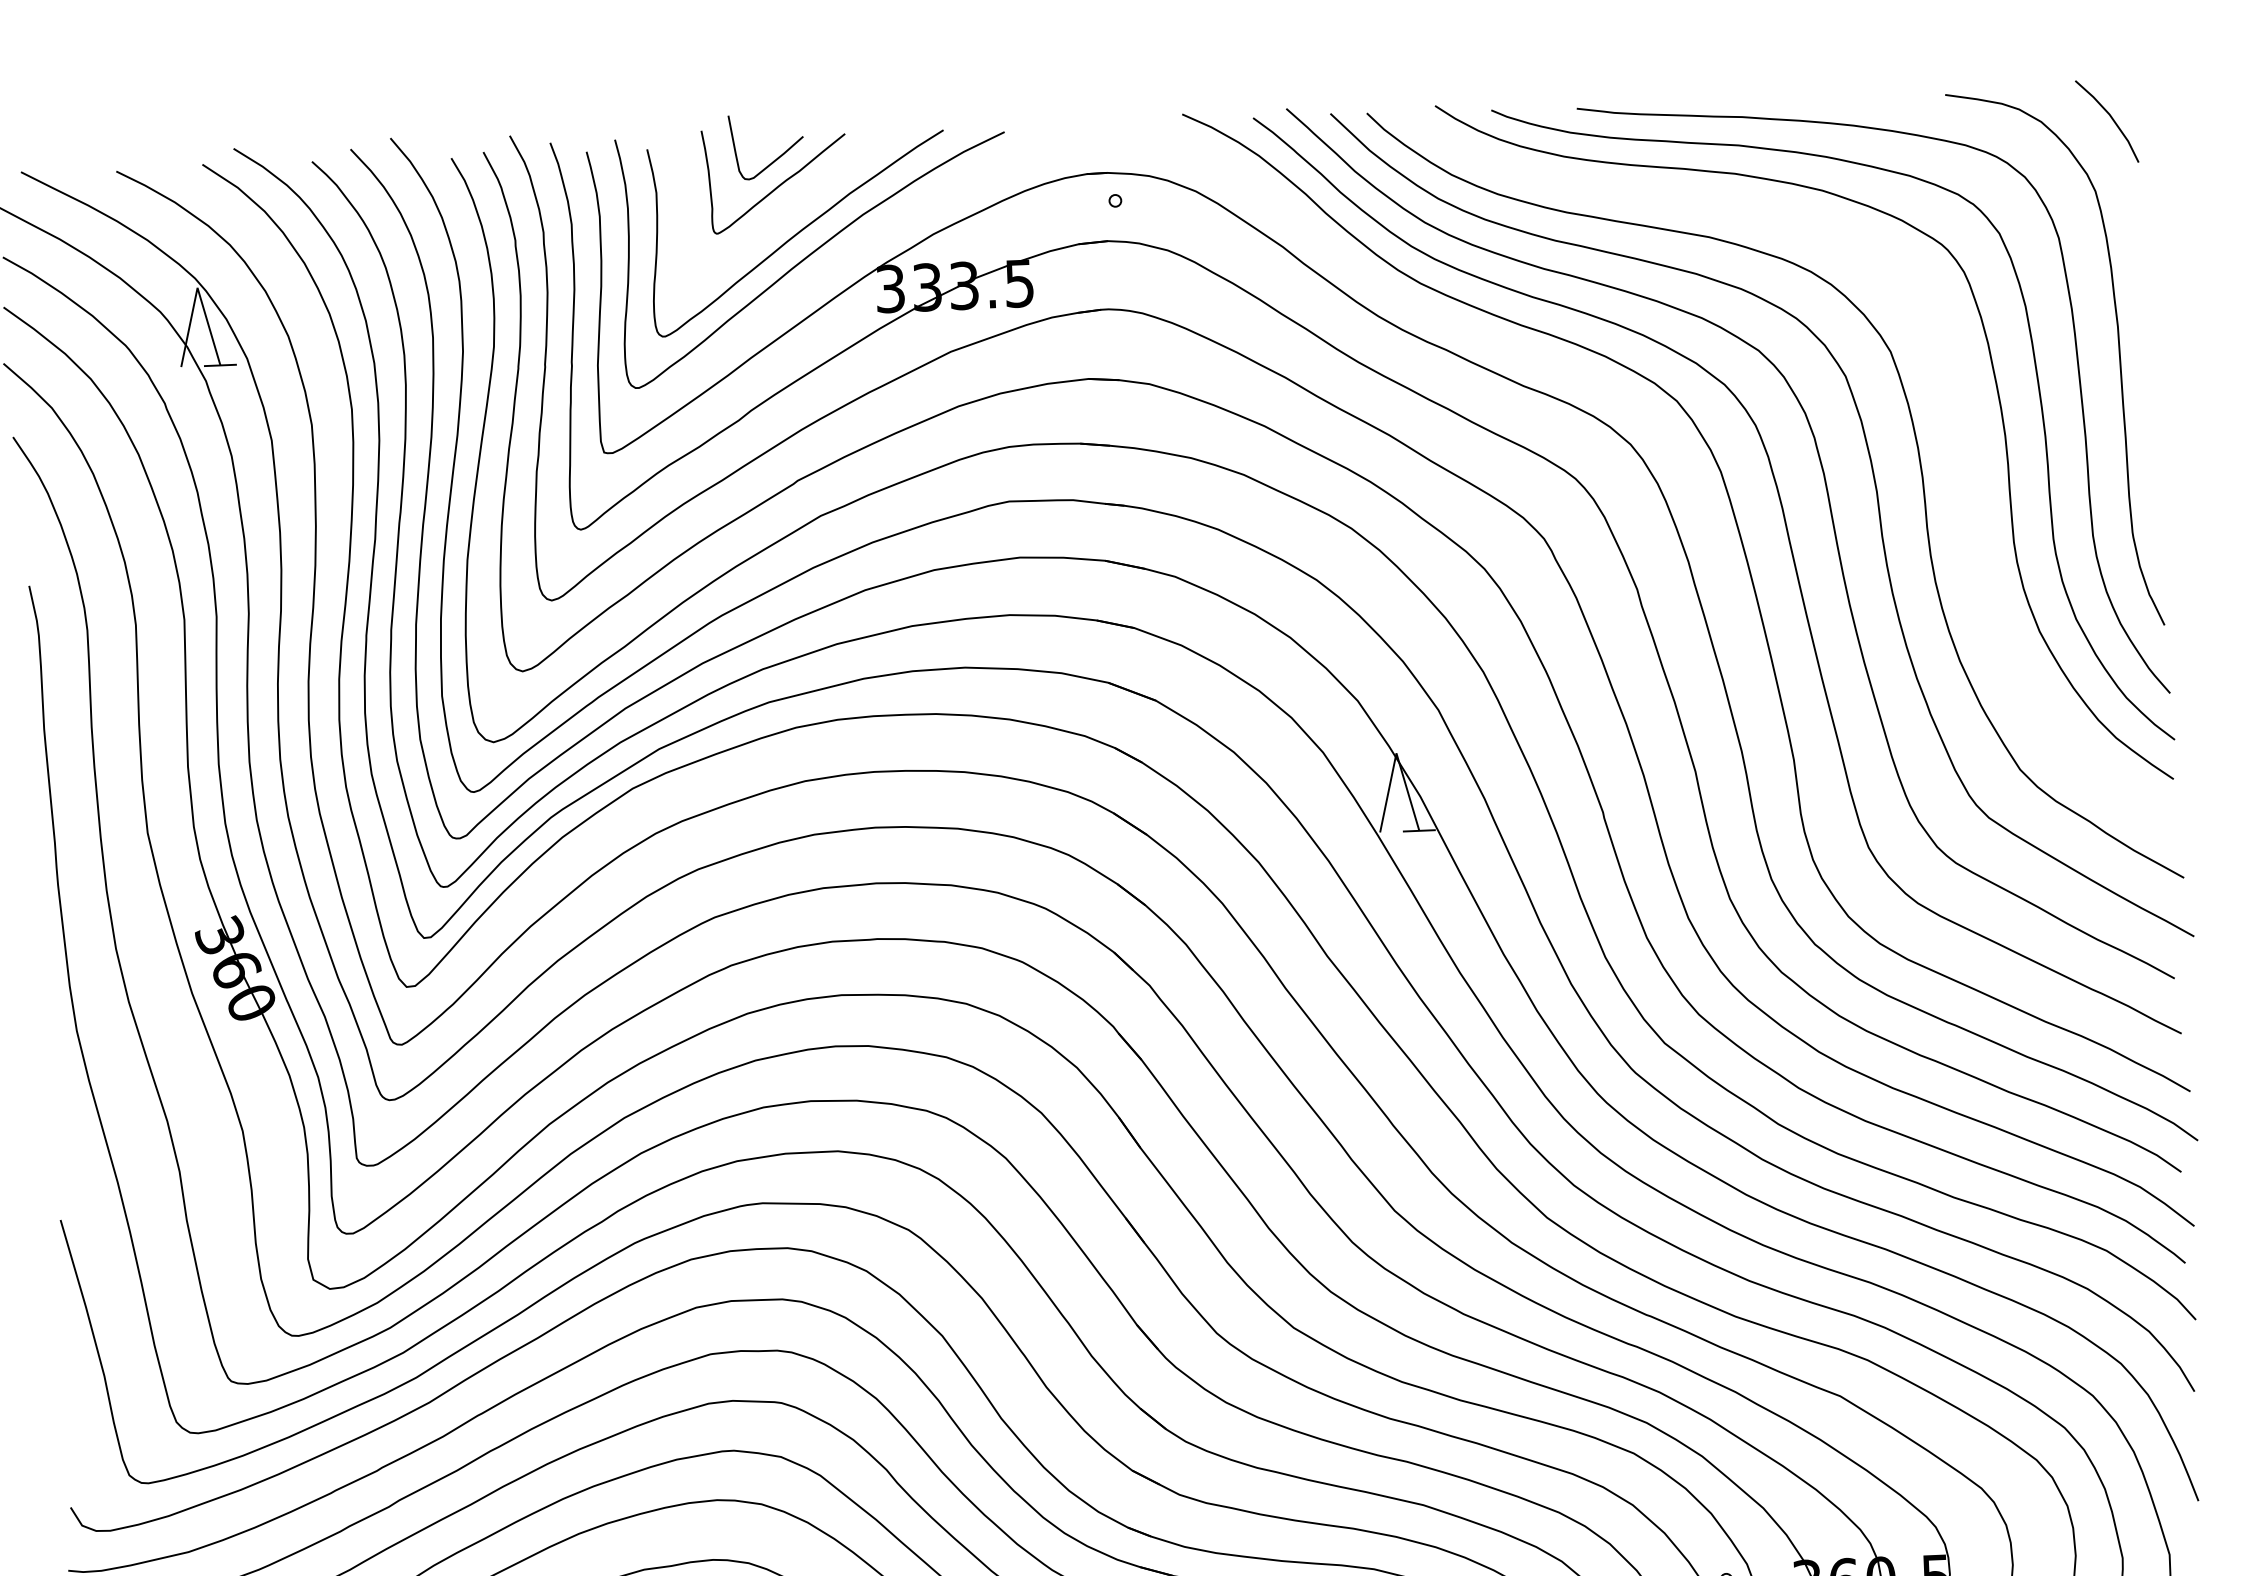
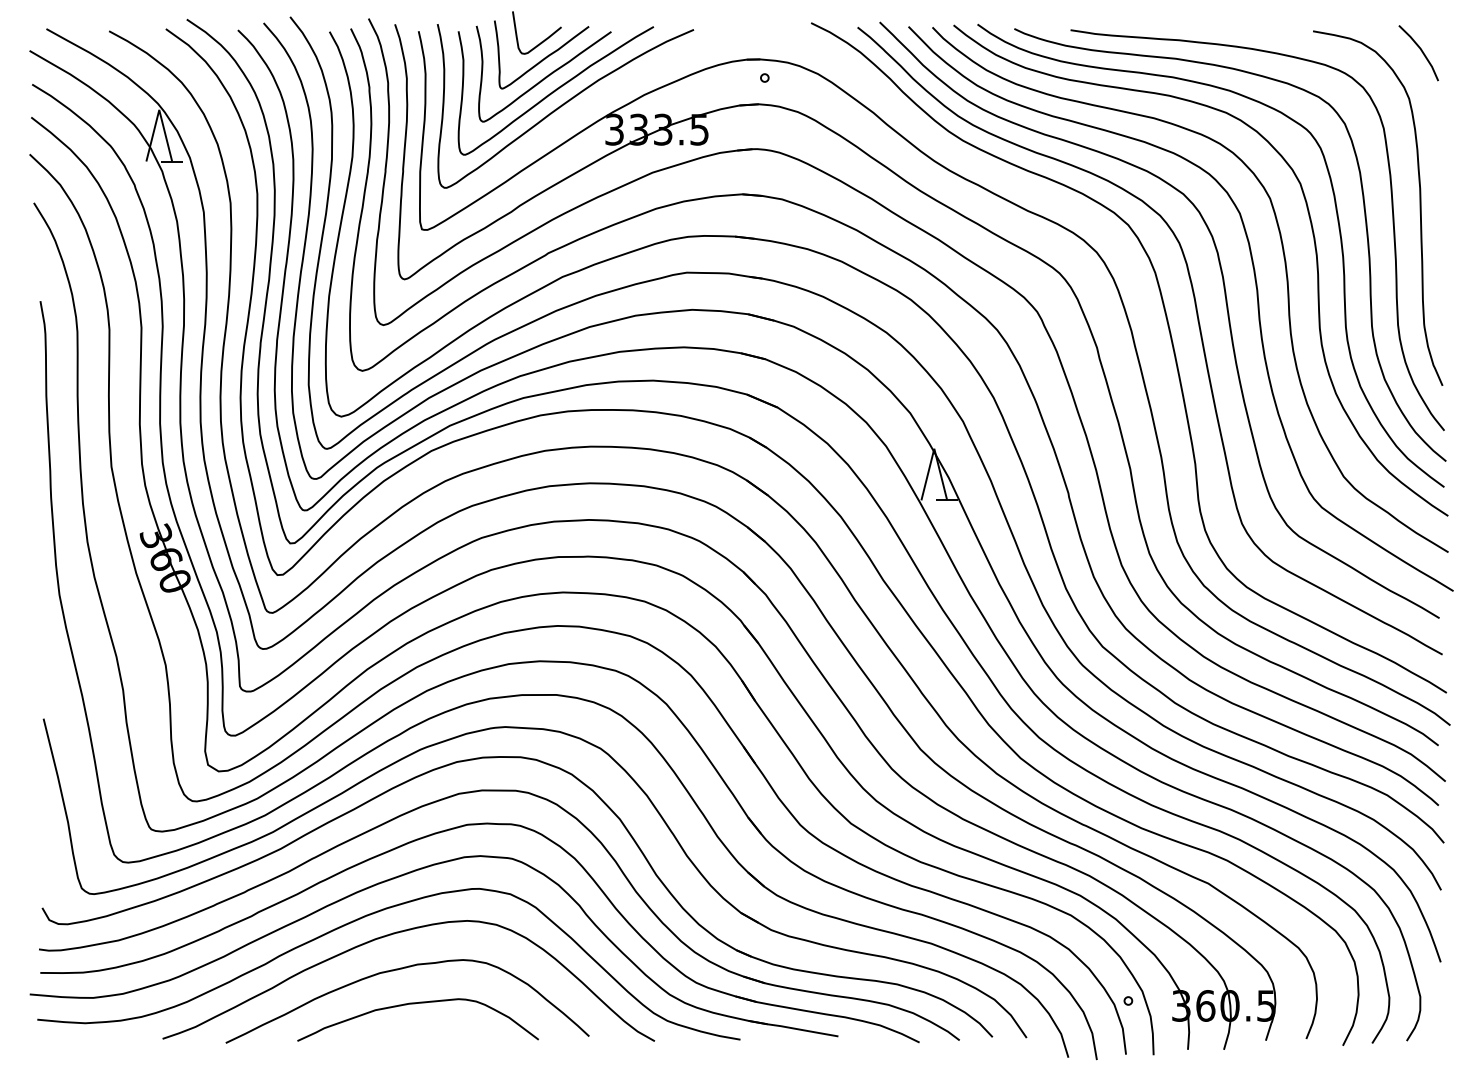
curve: (782, 212) -> (545, 76), added
curve: (1963, 435) -> (1315, 255), added

